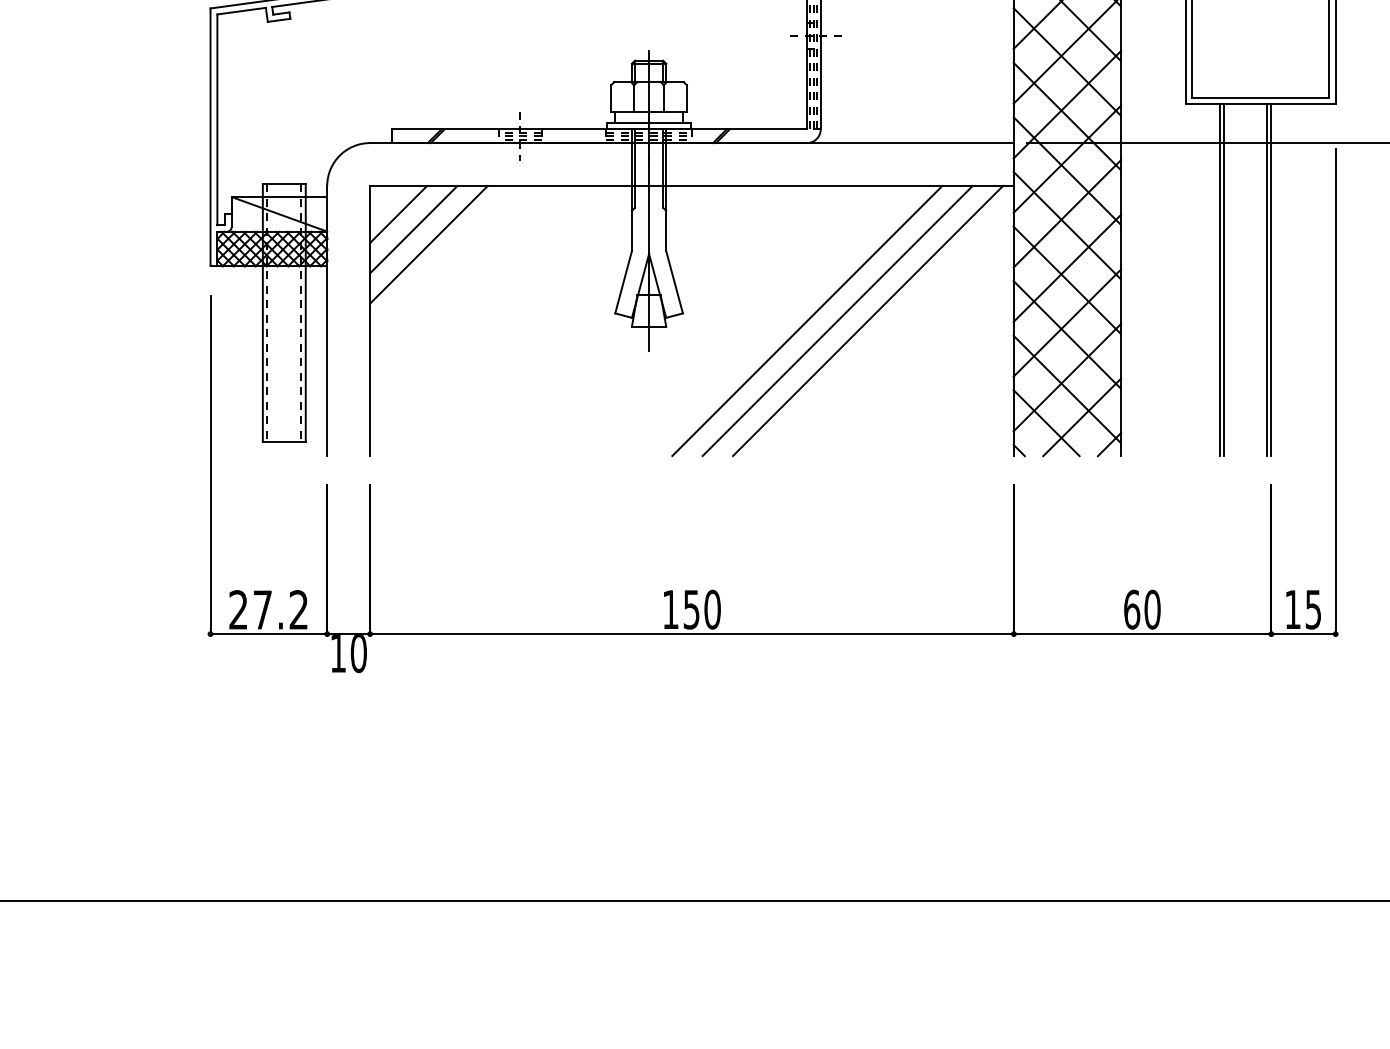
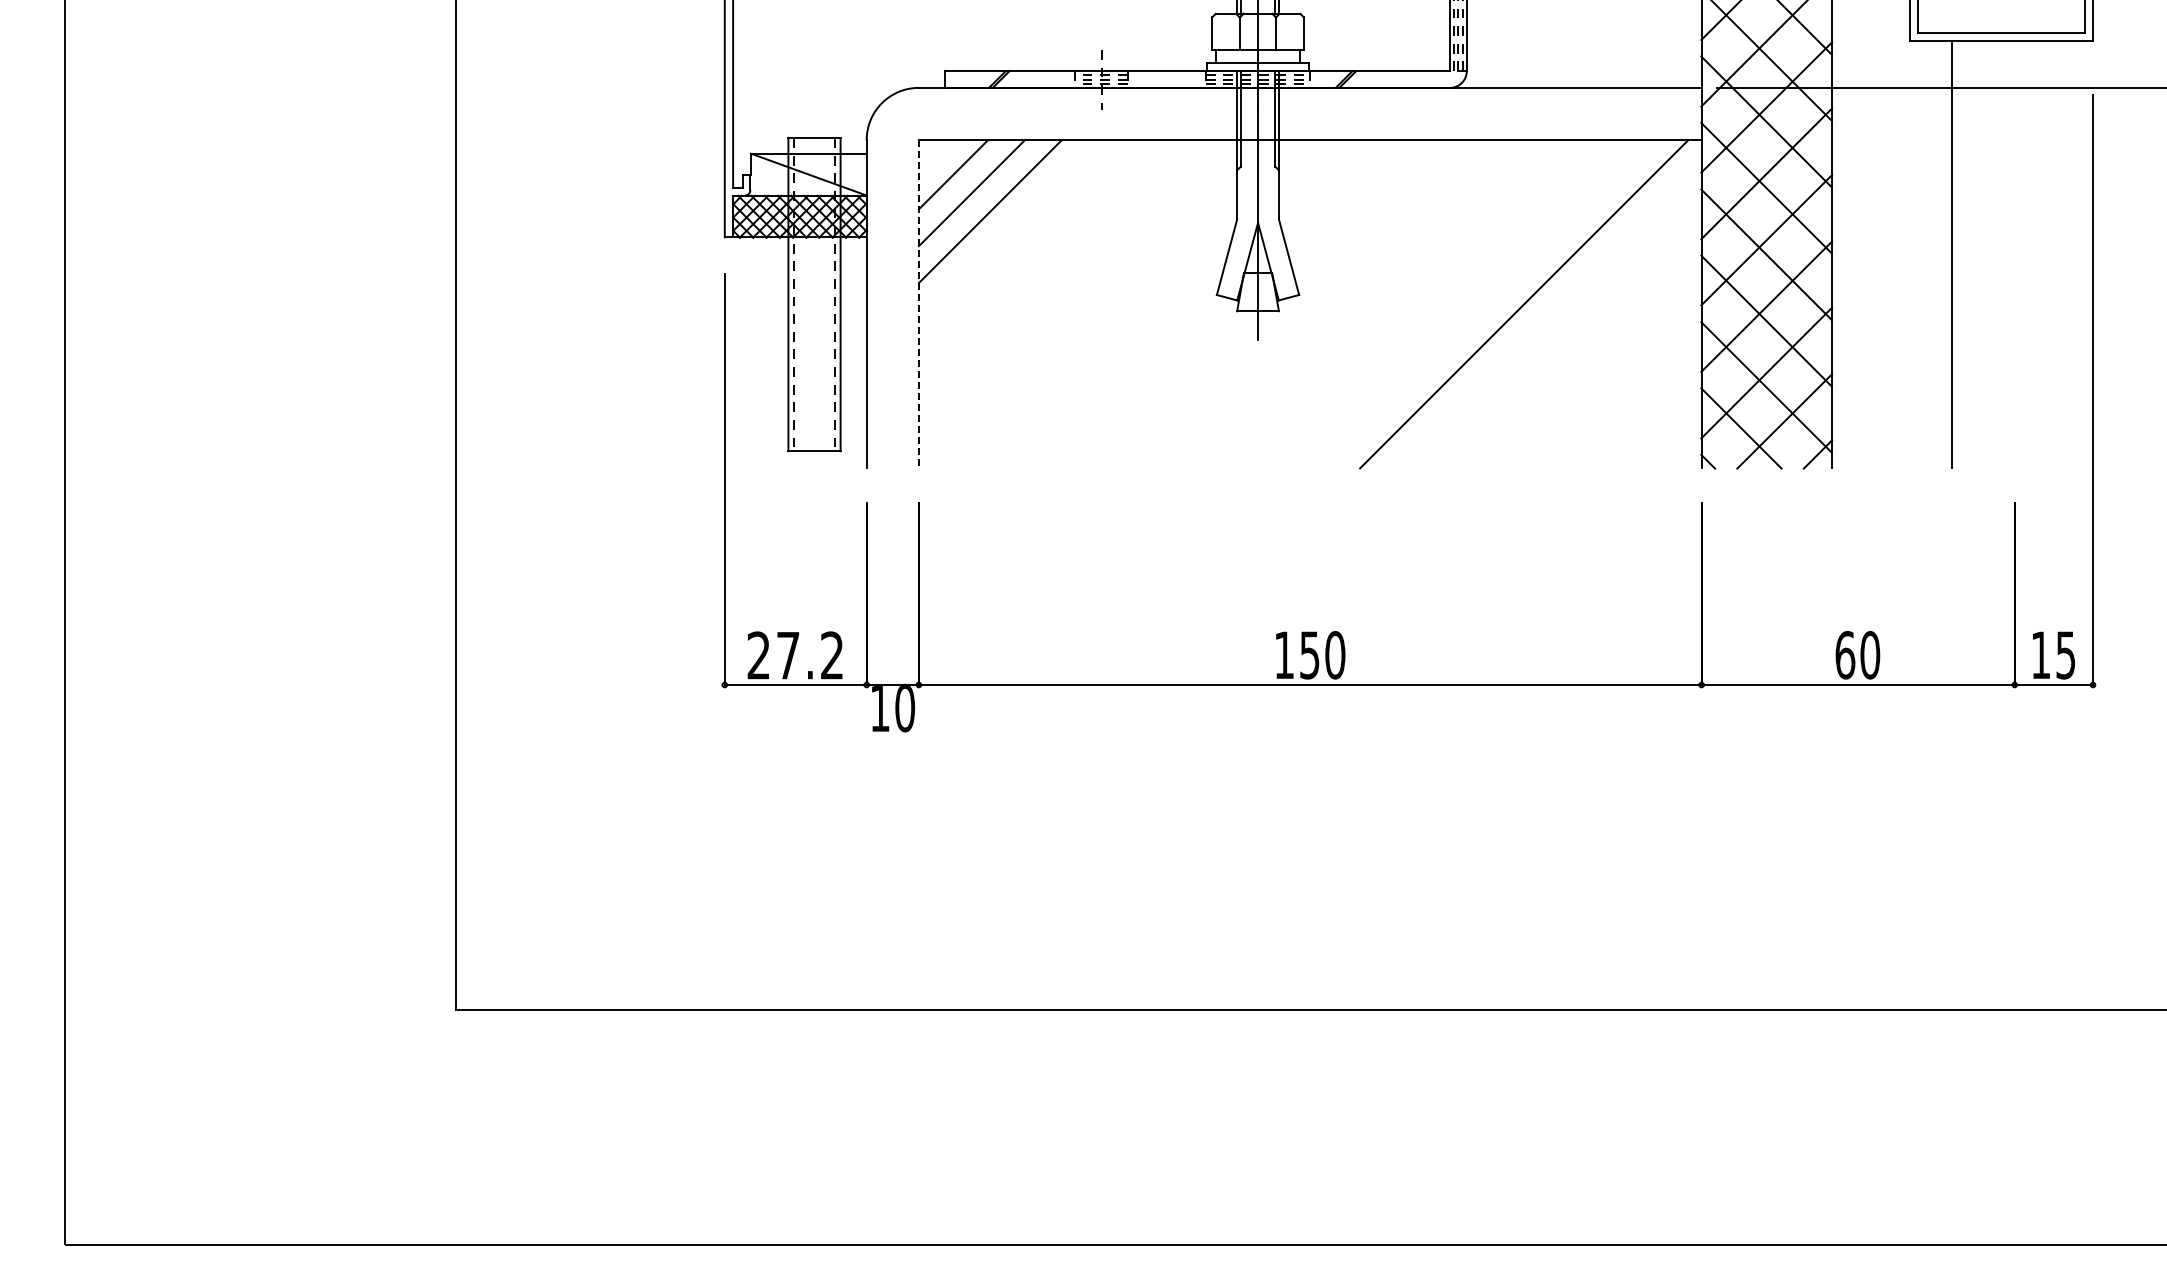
line: (1224, 280) -> (1957, 254), removed
line: (1267, 280) -> (2009, 254), removed
line: (1271, 280) -> (2014, 254), removed
line: (369, 321) -> (918, 304), solid -> dashed
line: (807, 321) -> (1450, 304), removed
line: (837, 321) -> (1487, 304), removed

